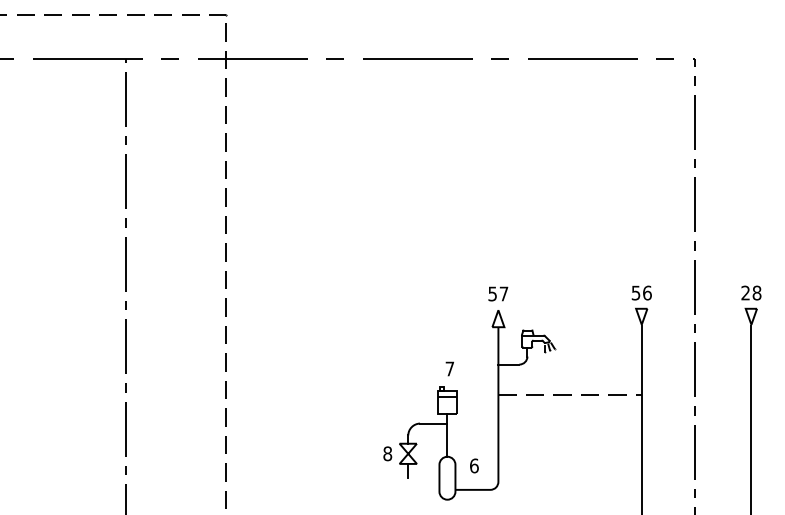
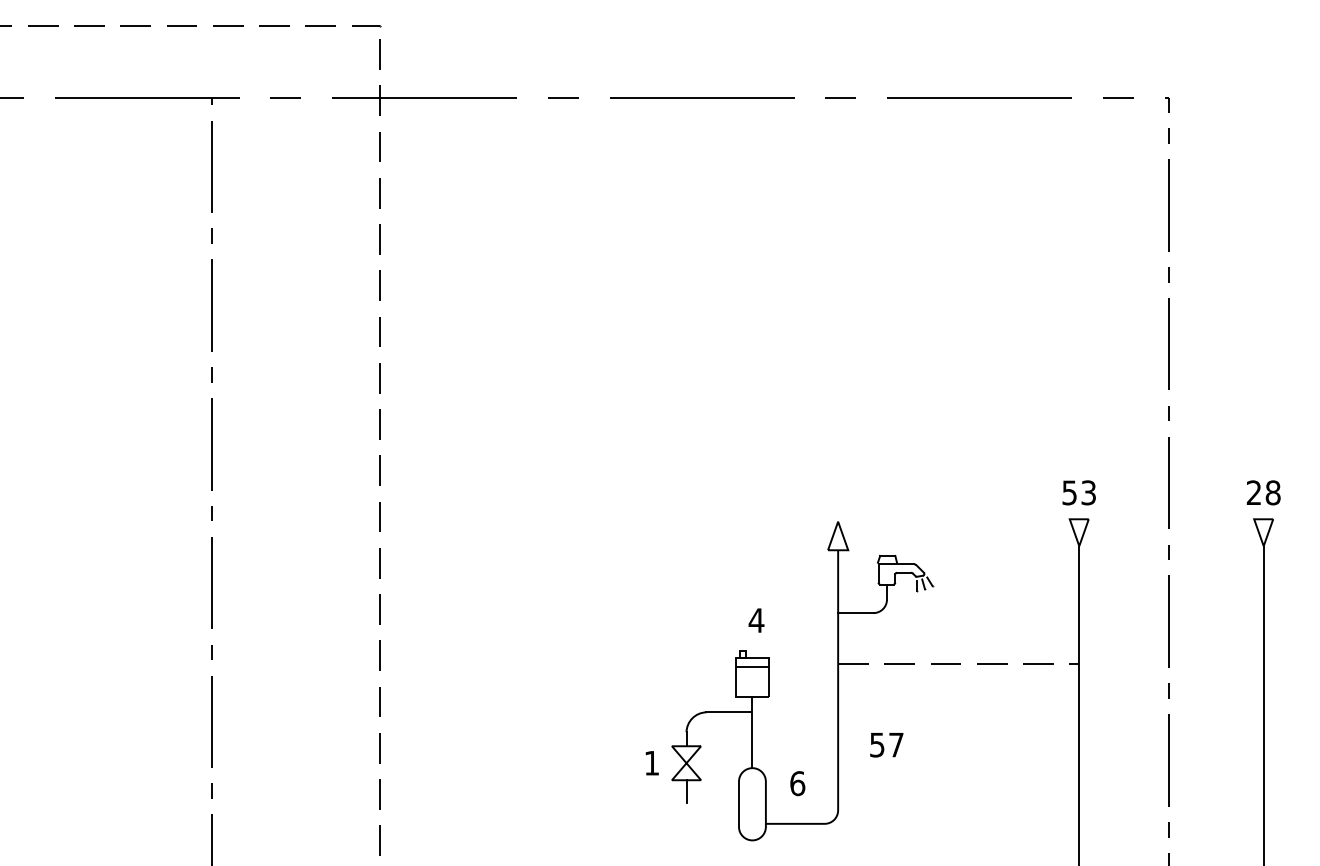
text: (647, 292) -> (1088, 491), 56 -> 53
text: (498, 293) -> (887, 744), moved
text: (449, 368) -> (755, 619), 7 -> 4
text: (387, 453) -> (651, 762), 8 -> 1

